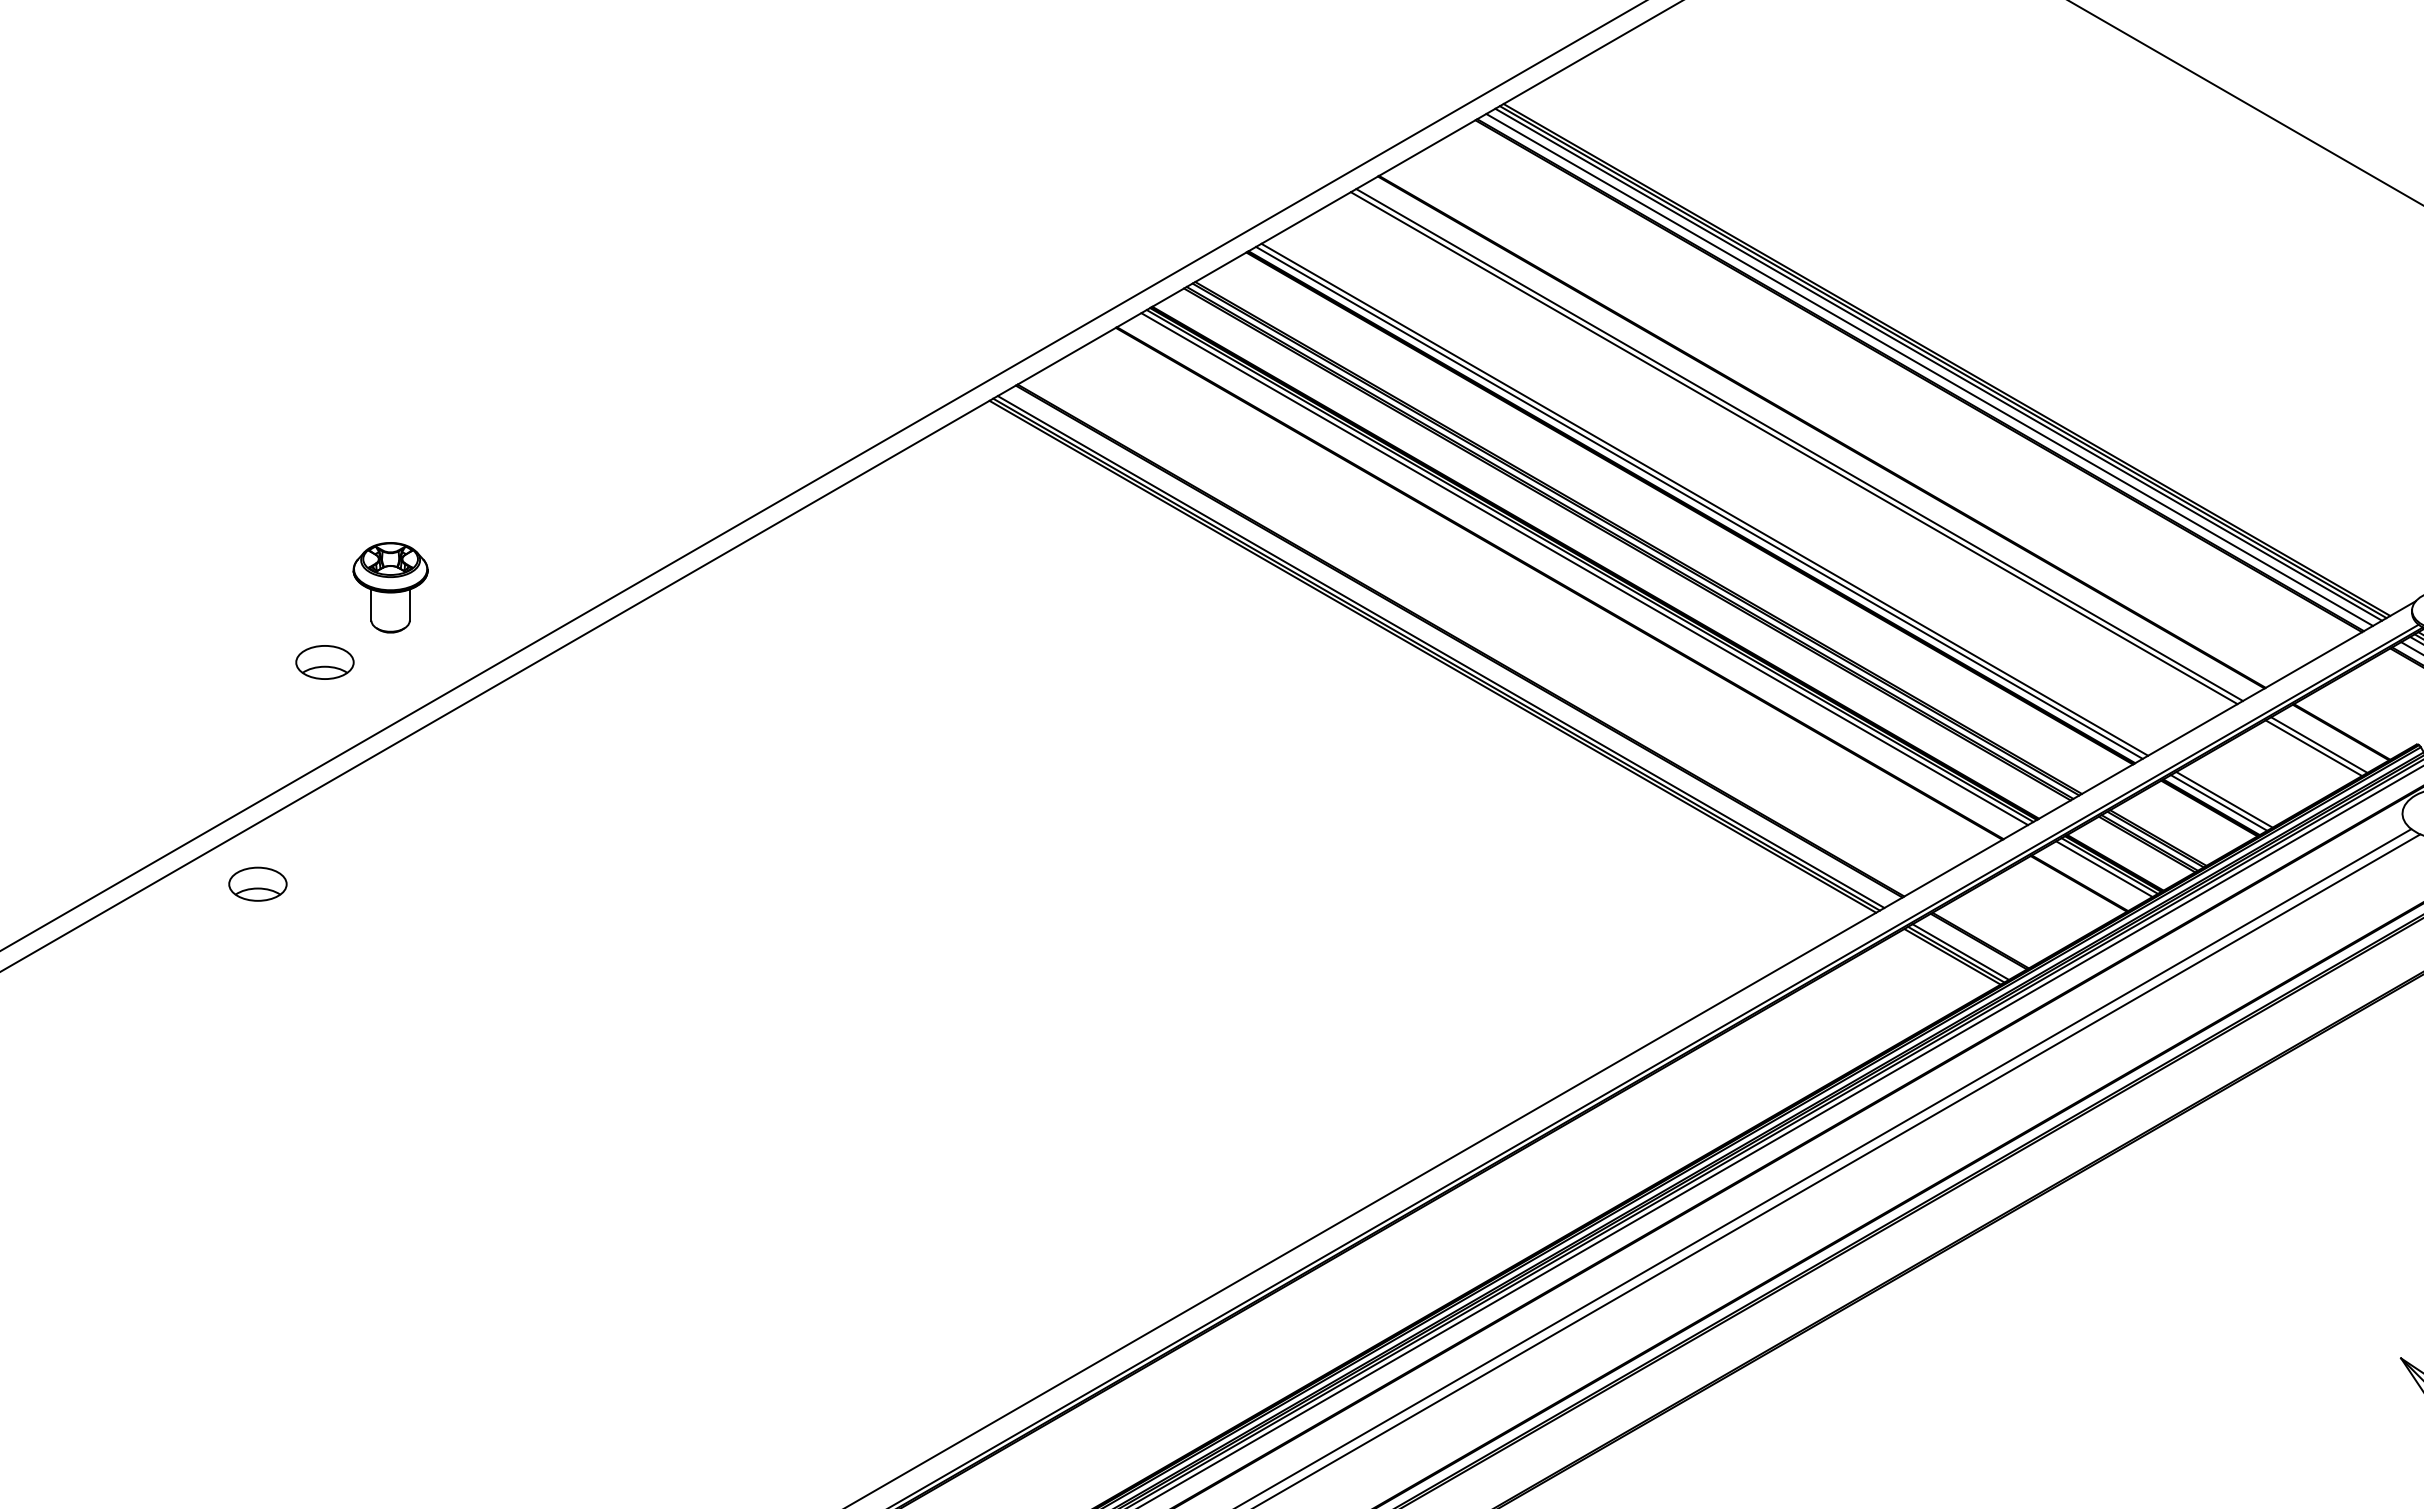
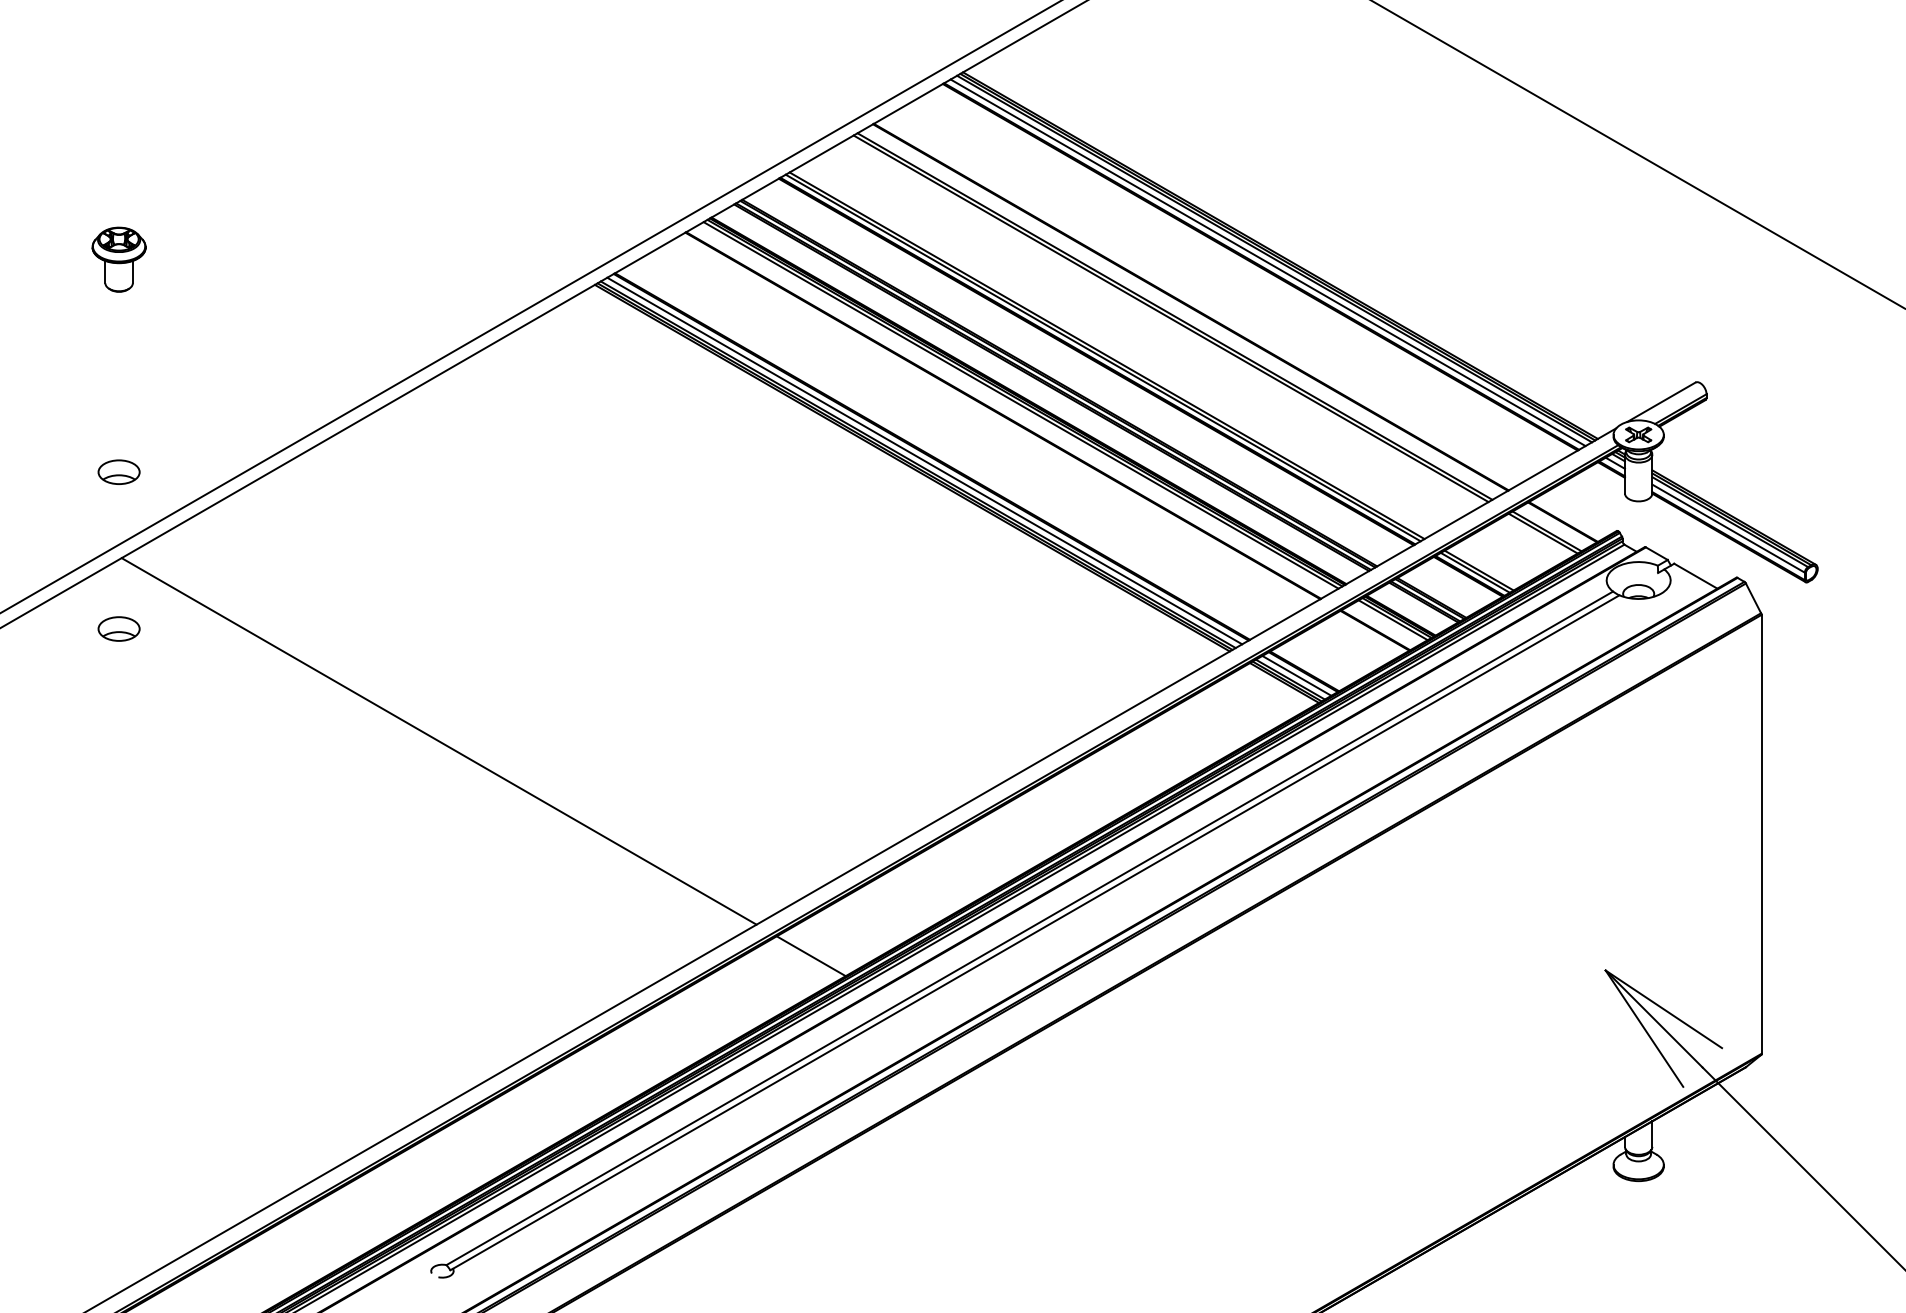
part: (389, 587) -> (118, 259), moved
line: (1449, 646) -> (924, 460), added
part: (257, 883) -> (118, 628), moved
line: (1969, 946) -> (1296, 675), added
line: (771, 1038) -> (438, 741), added
line: (1290, 1338) -> (810, 956), added

